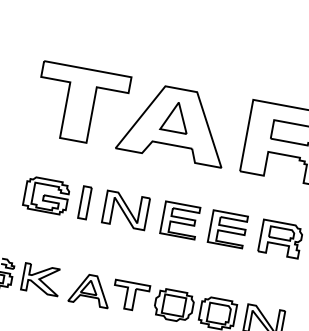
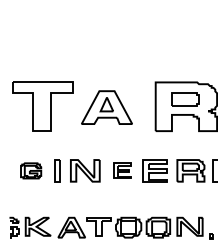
part: (174, 123) -> (106, 107), size x0.7
part: (45, 194) -> (30, 170), size x0.7
part: (180, 220) -> (122, 170), size x0.7

